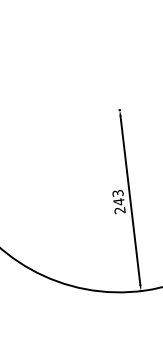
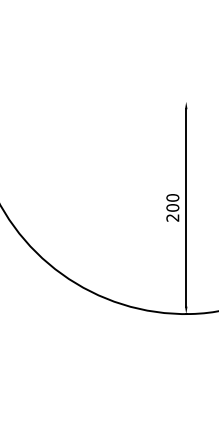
text: (118, 198) -> (172, 203), 243 -> 200

